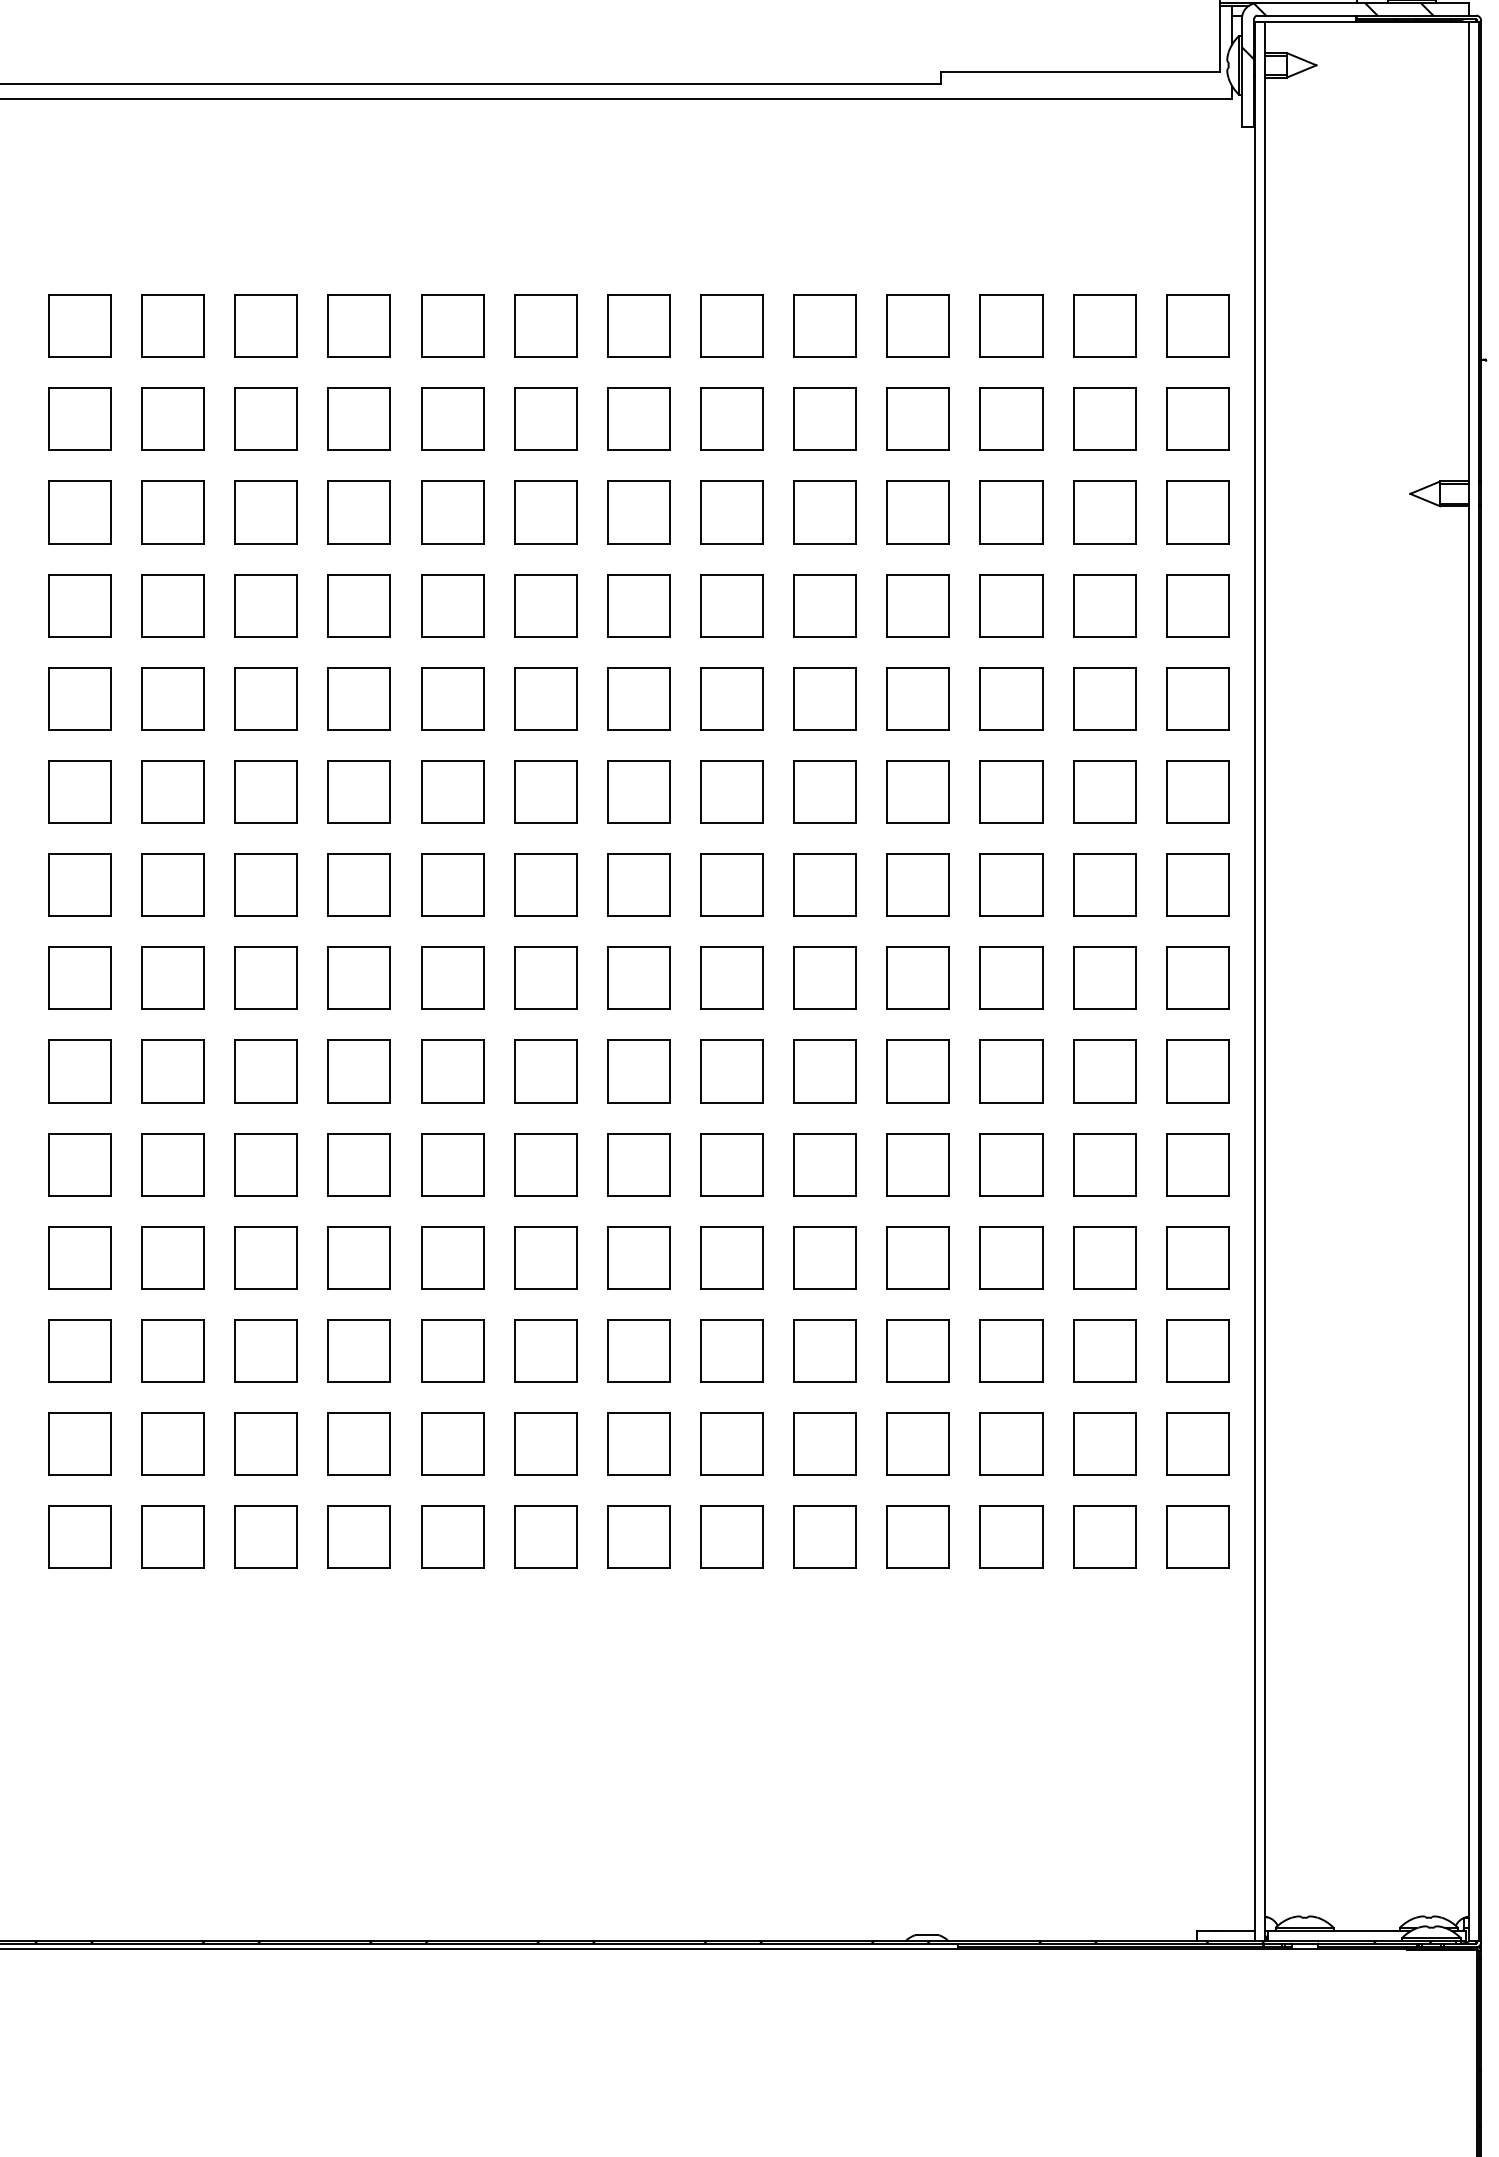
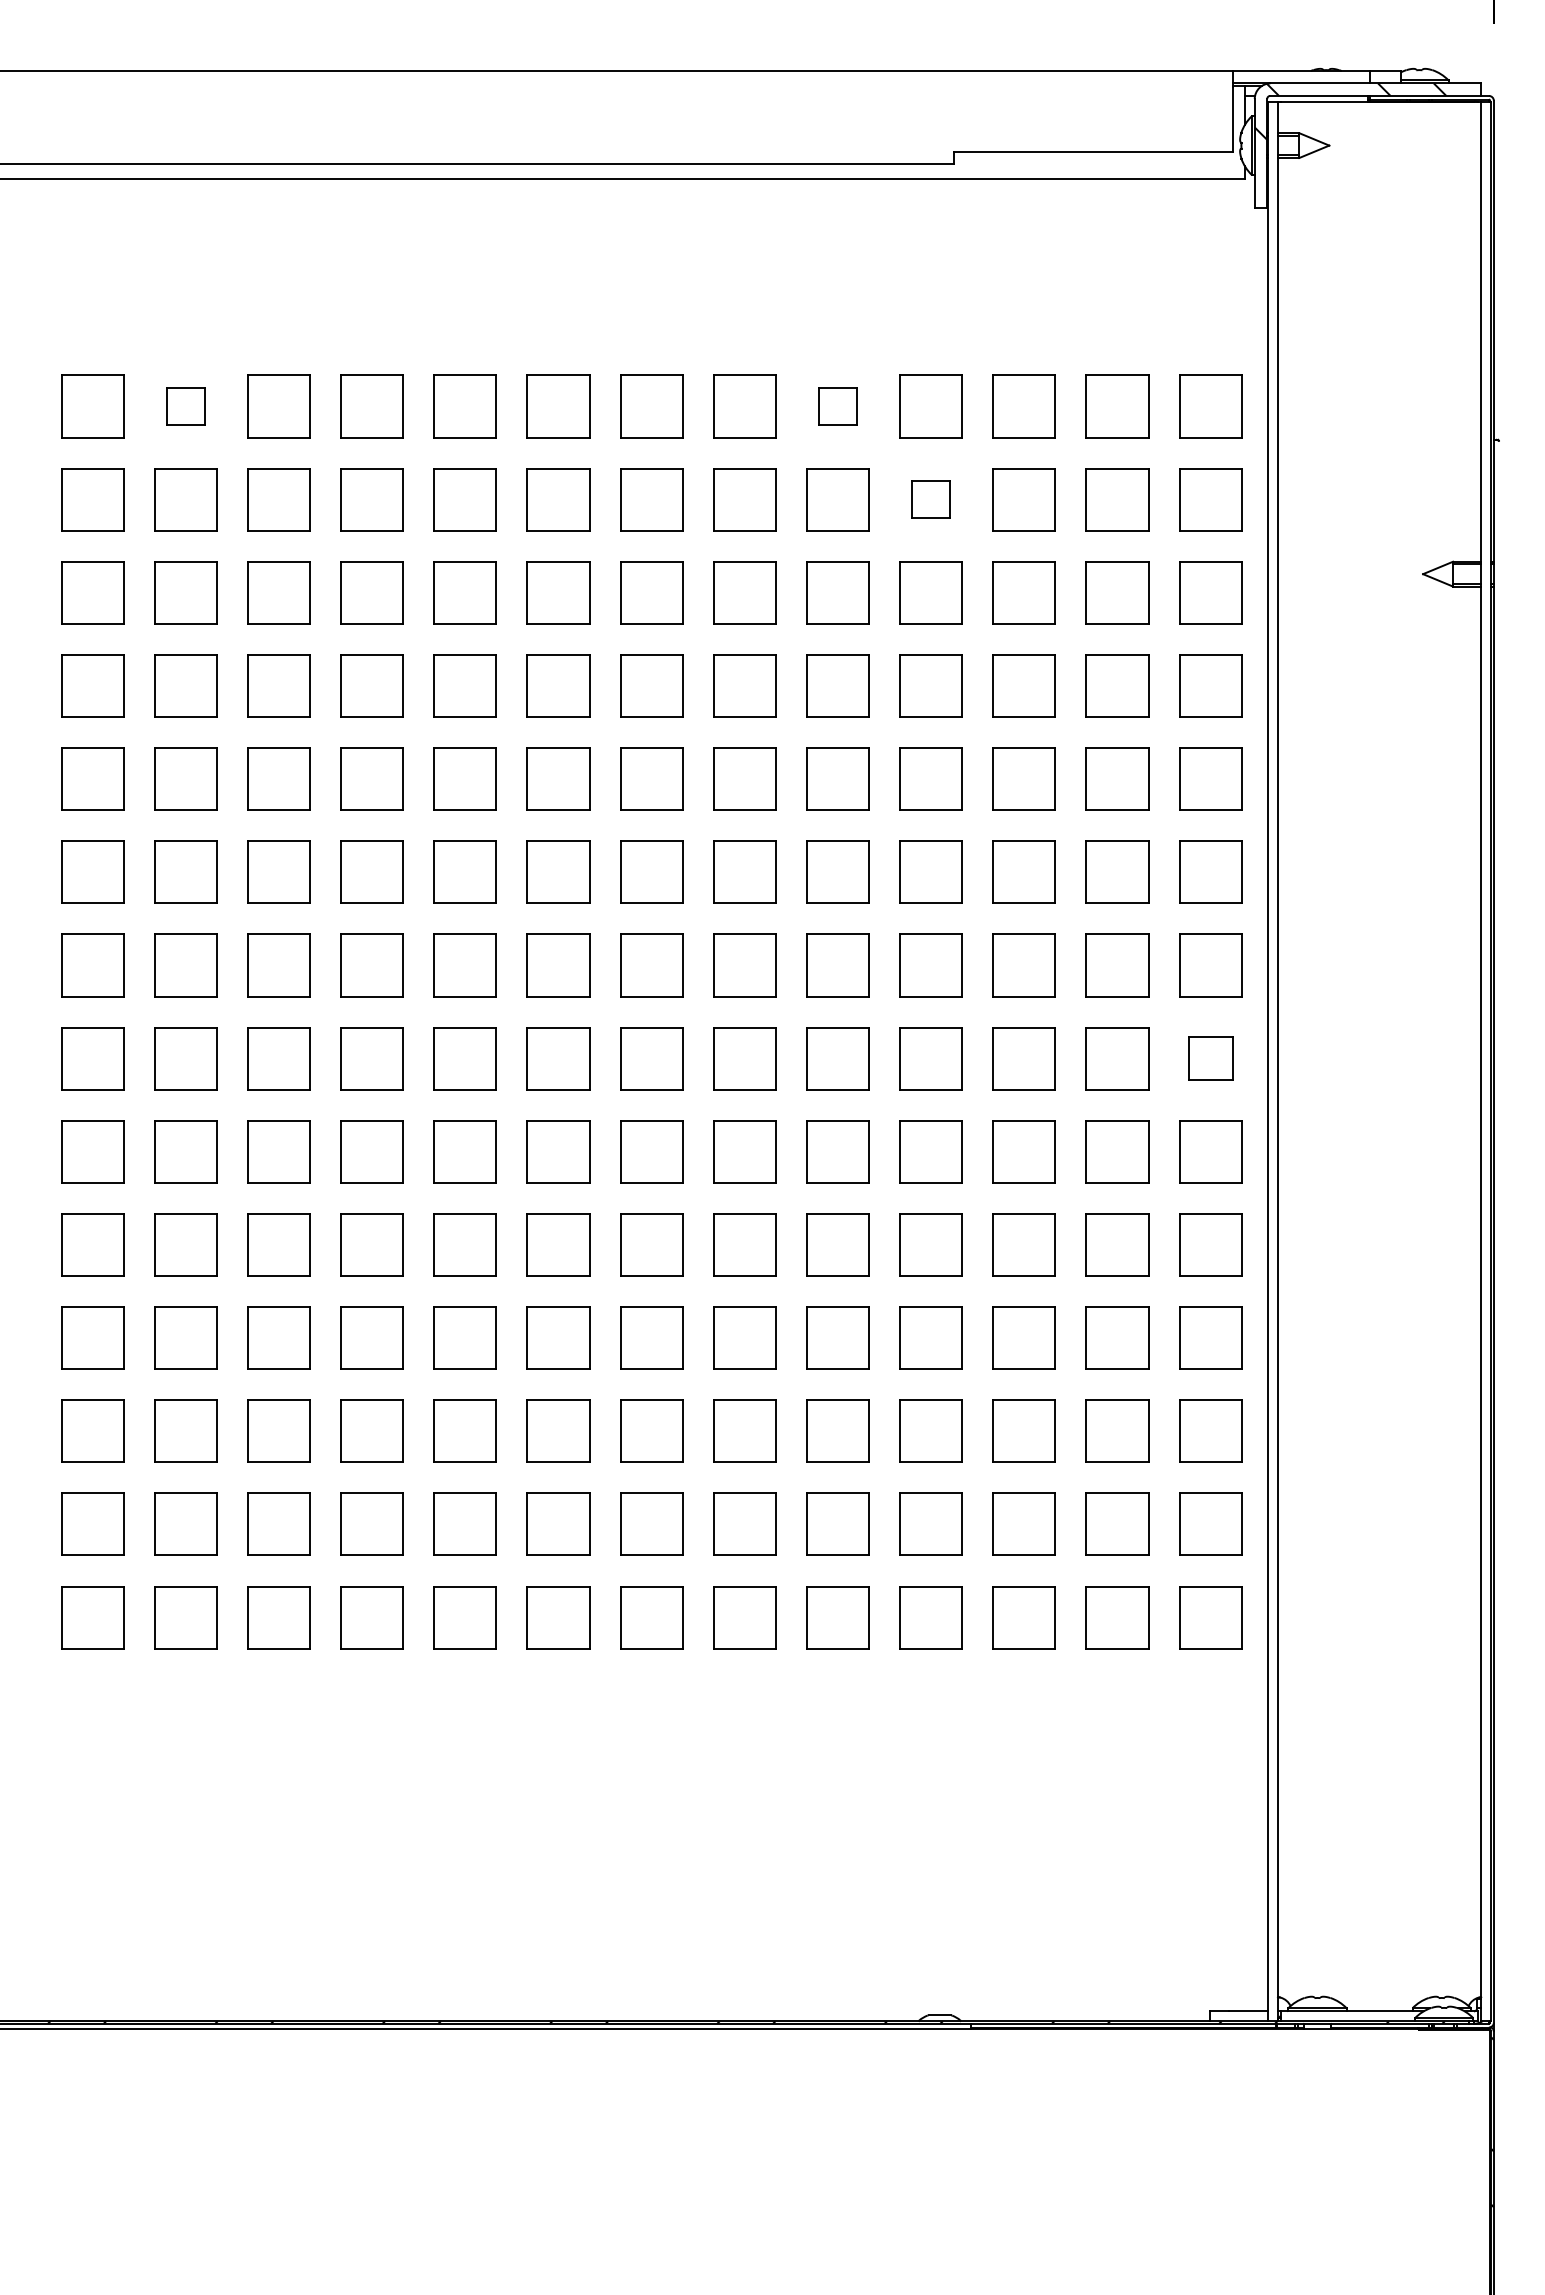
part: (172, 326) -> (185, 406), size x0.6
part: (824, 326) -> (837, 406), size x0.6
part: (917, 419) -> (930, 499), size x0.6
part: (1197, 978) -> (1210, 1058), size x0.7

